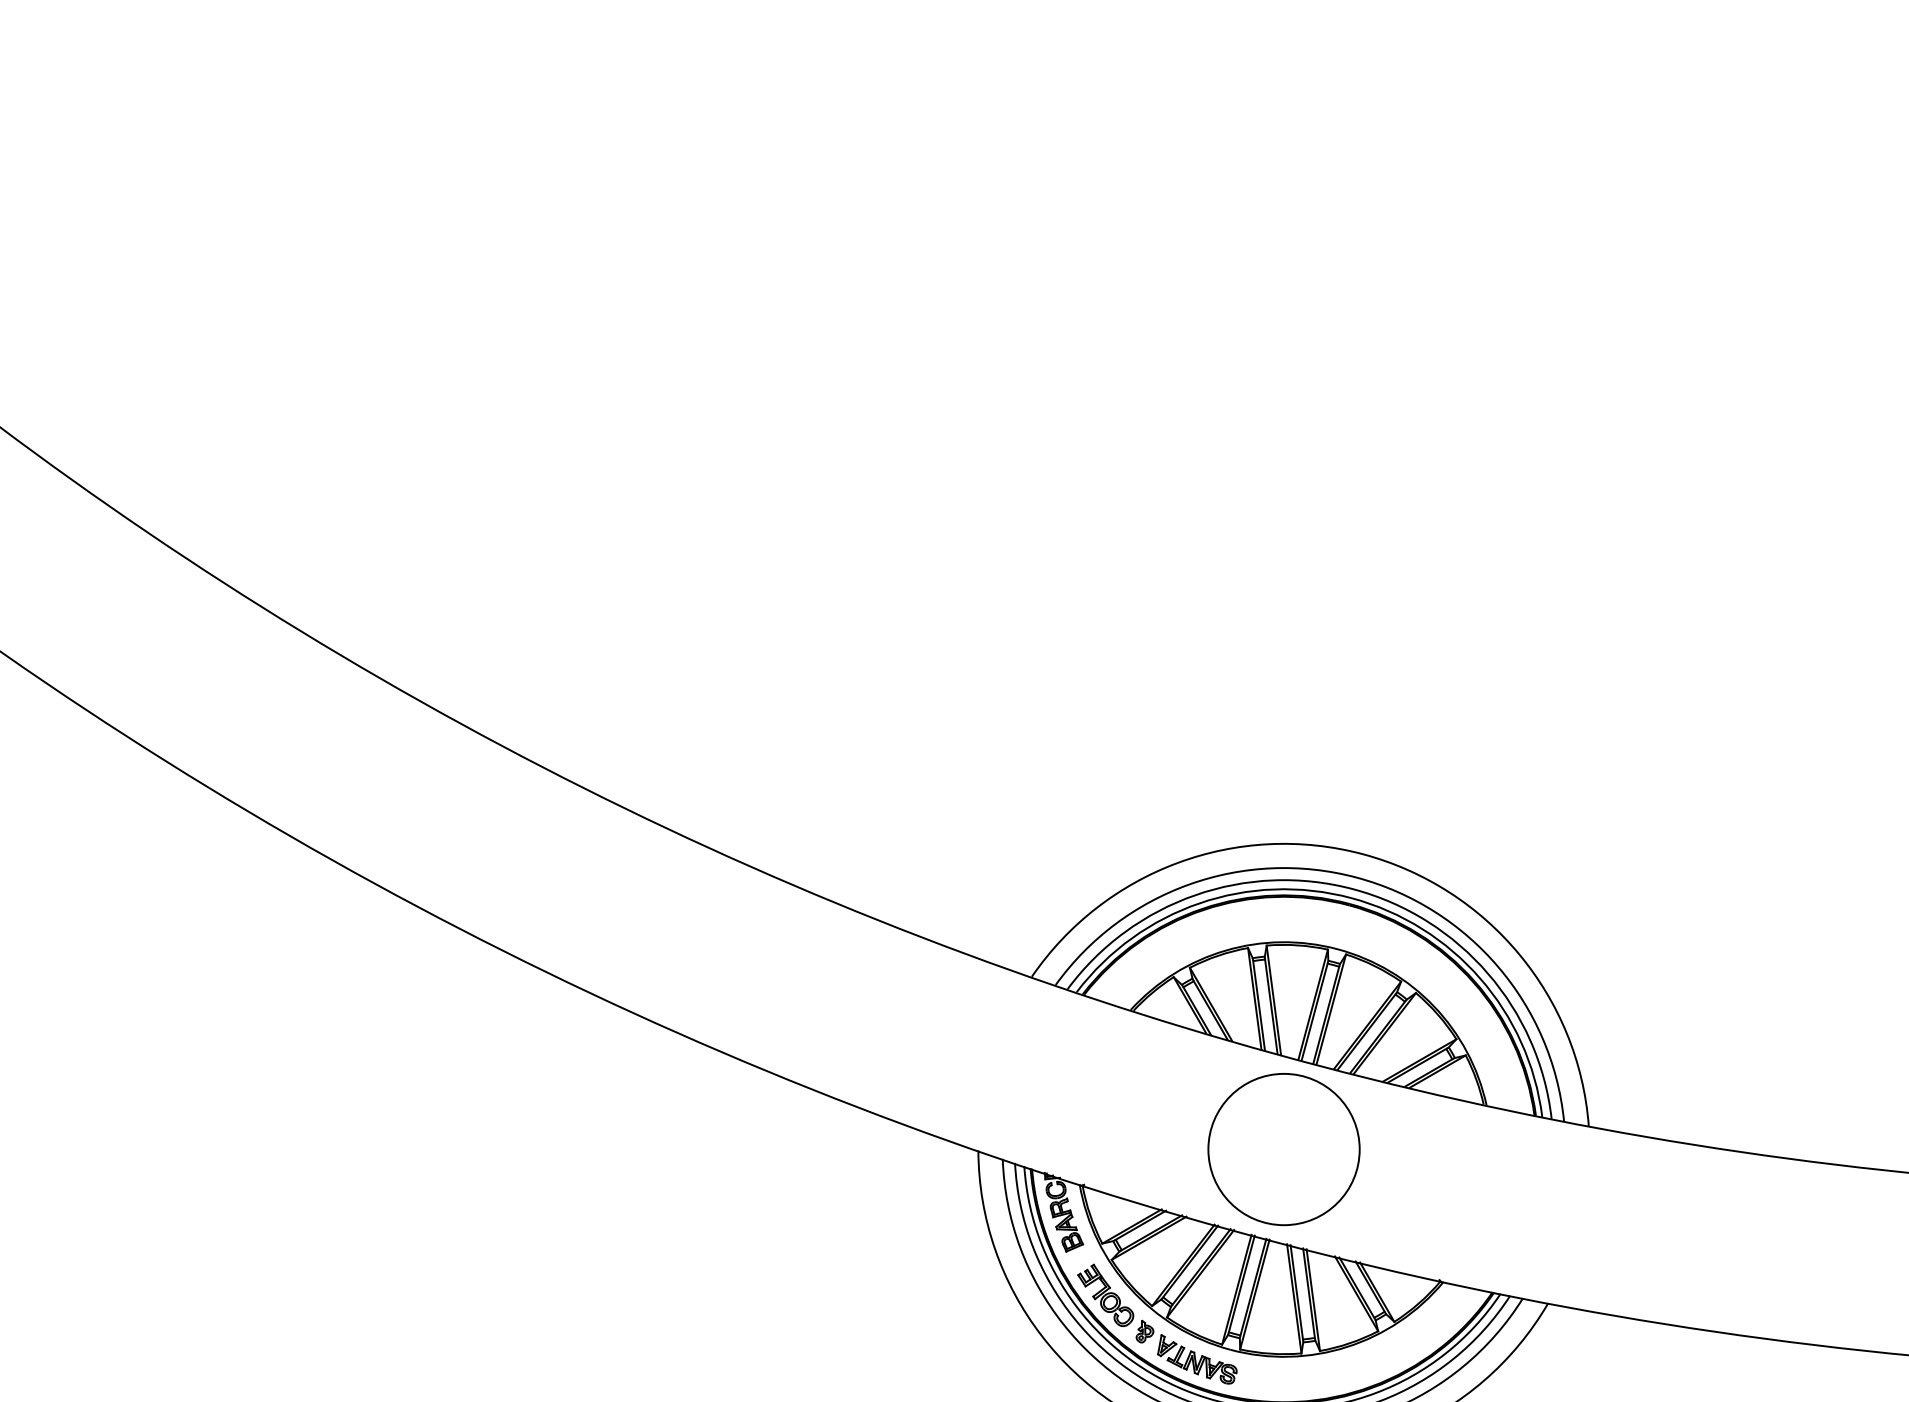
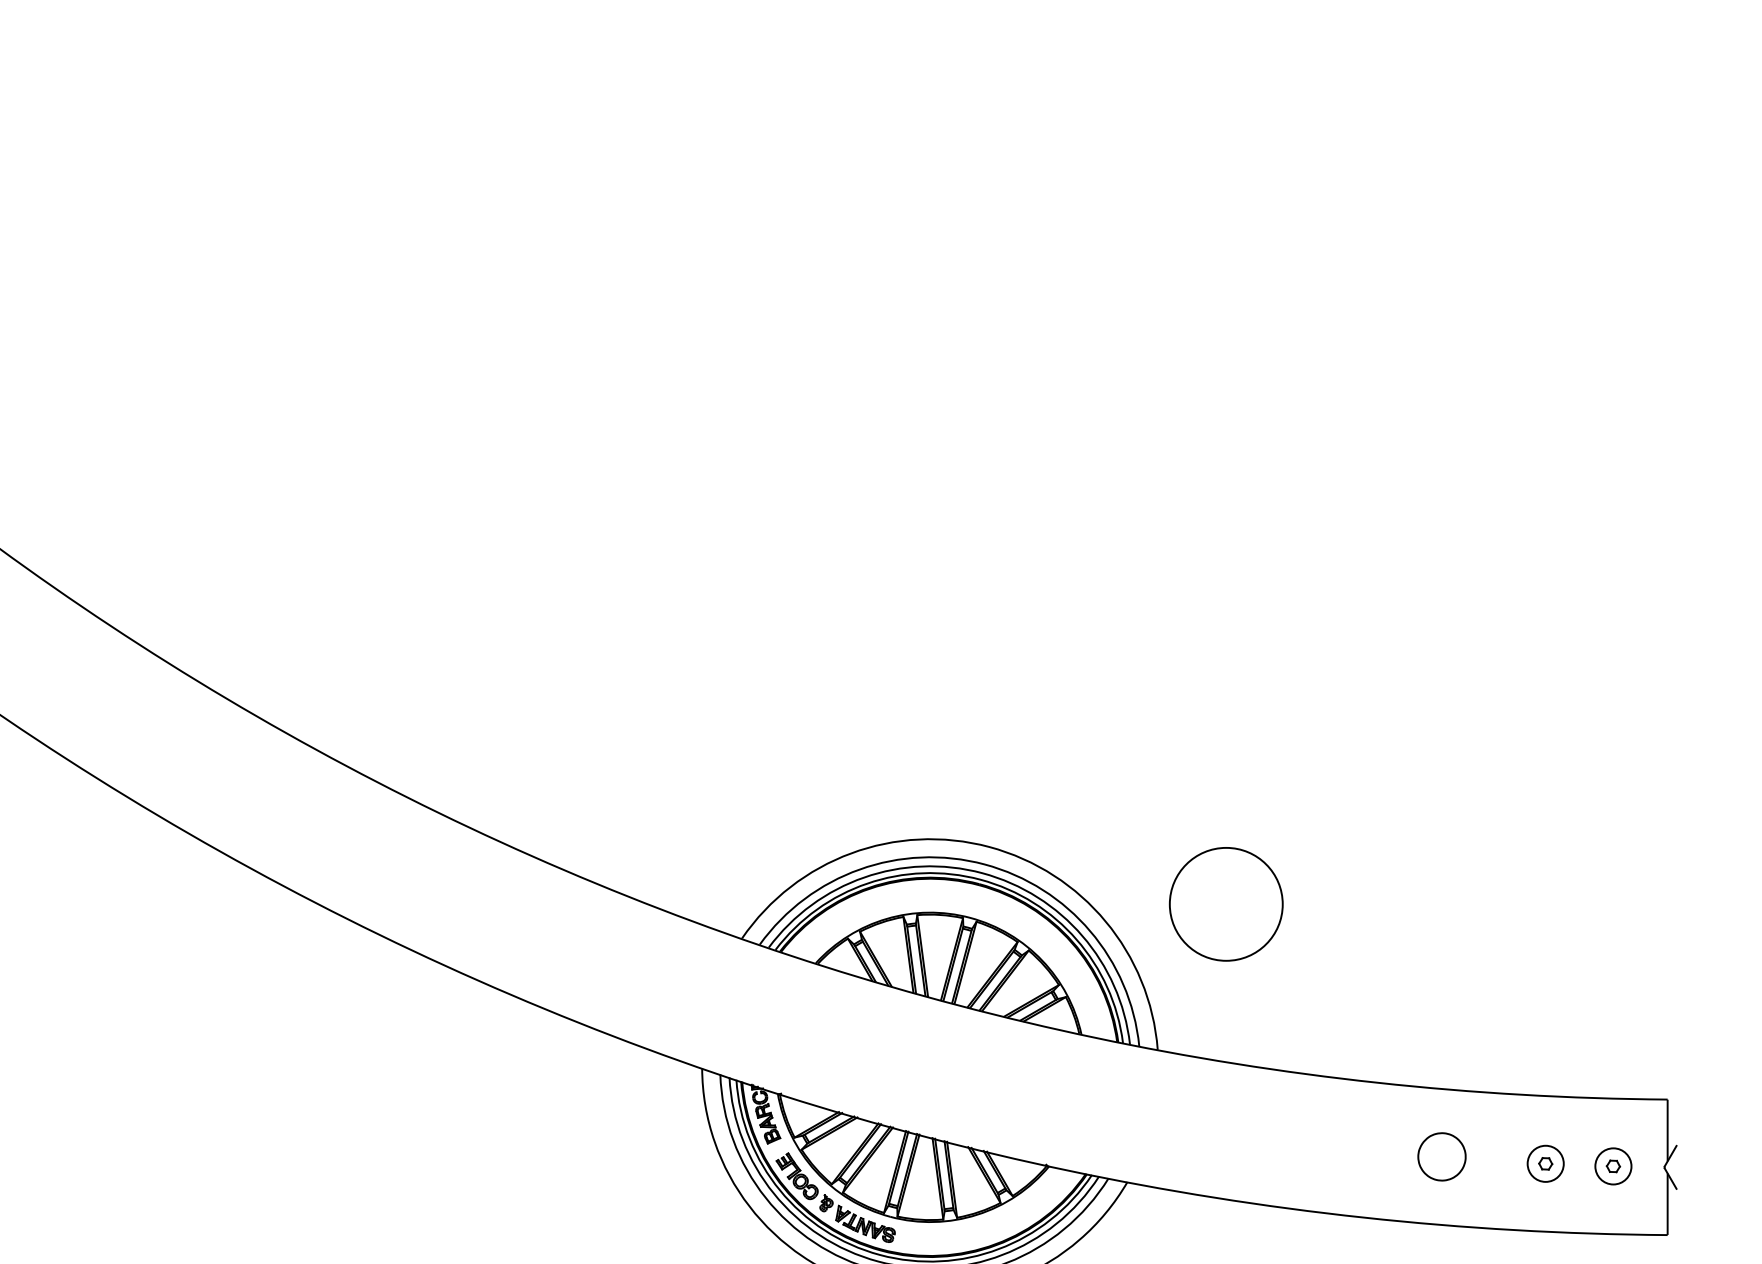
circle: (1282, 1149) -> (1225, 904), moved

